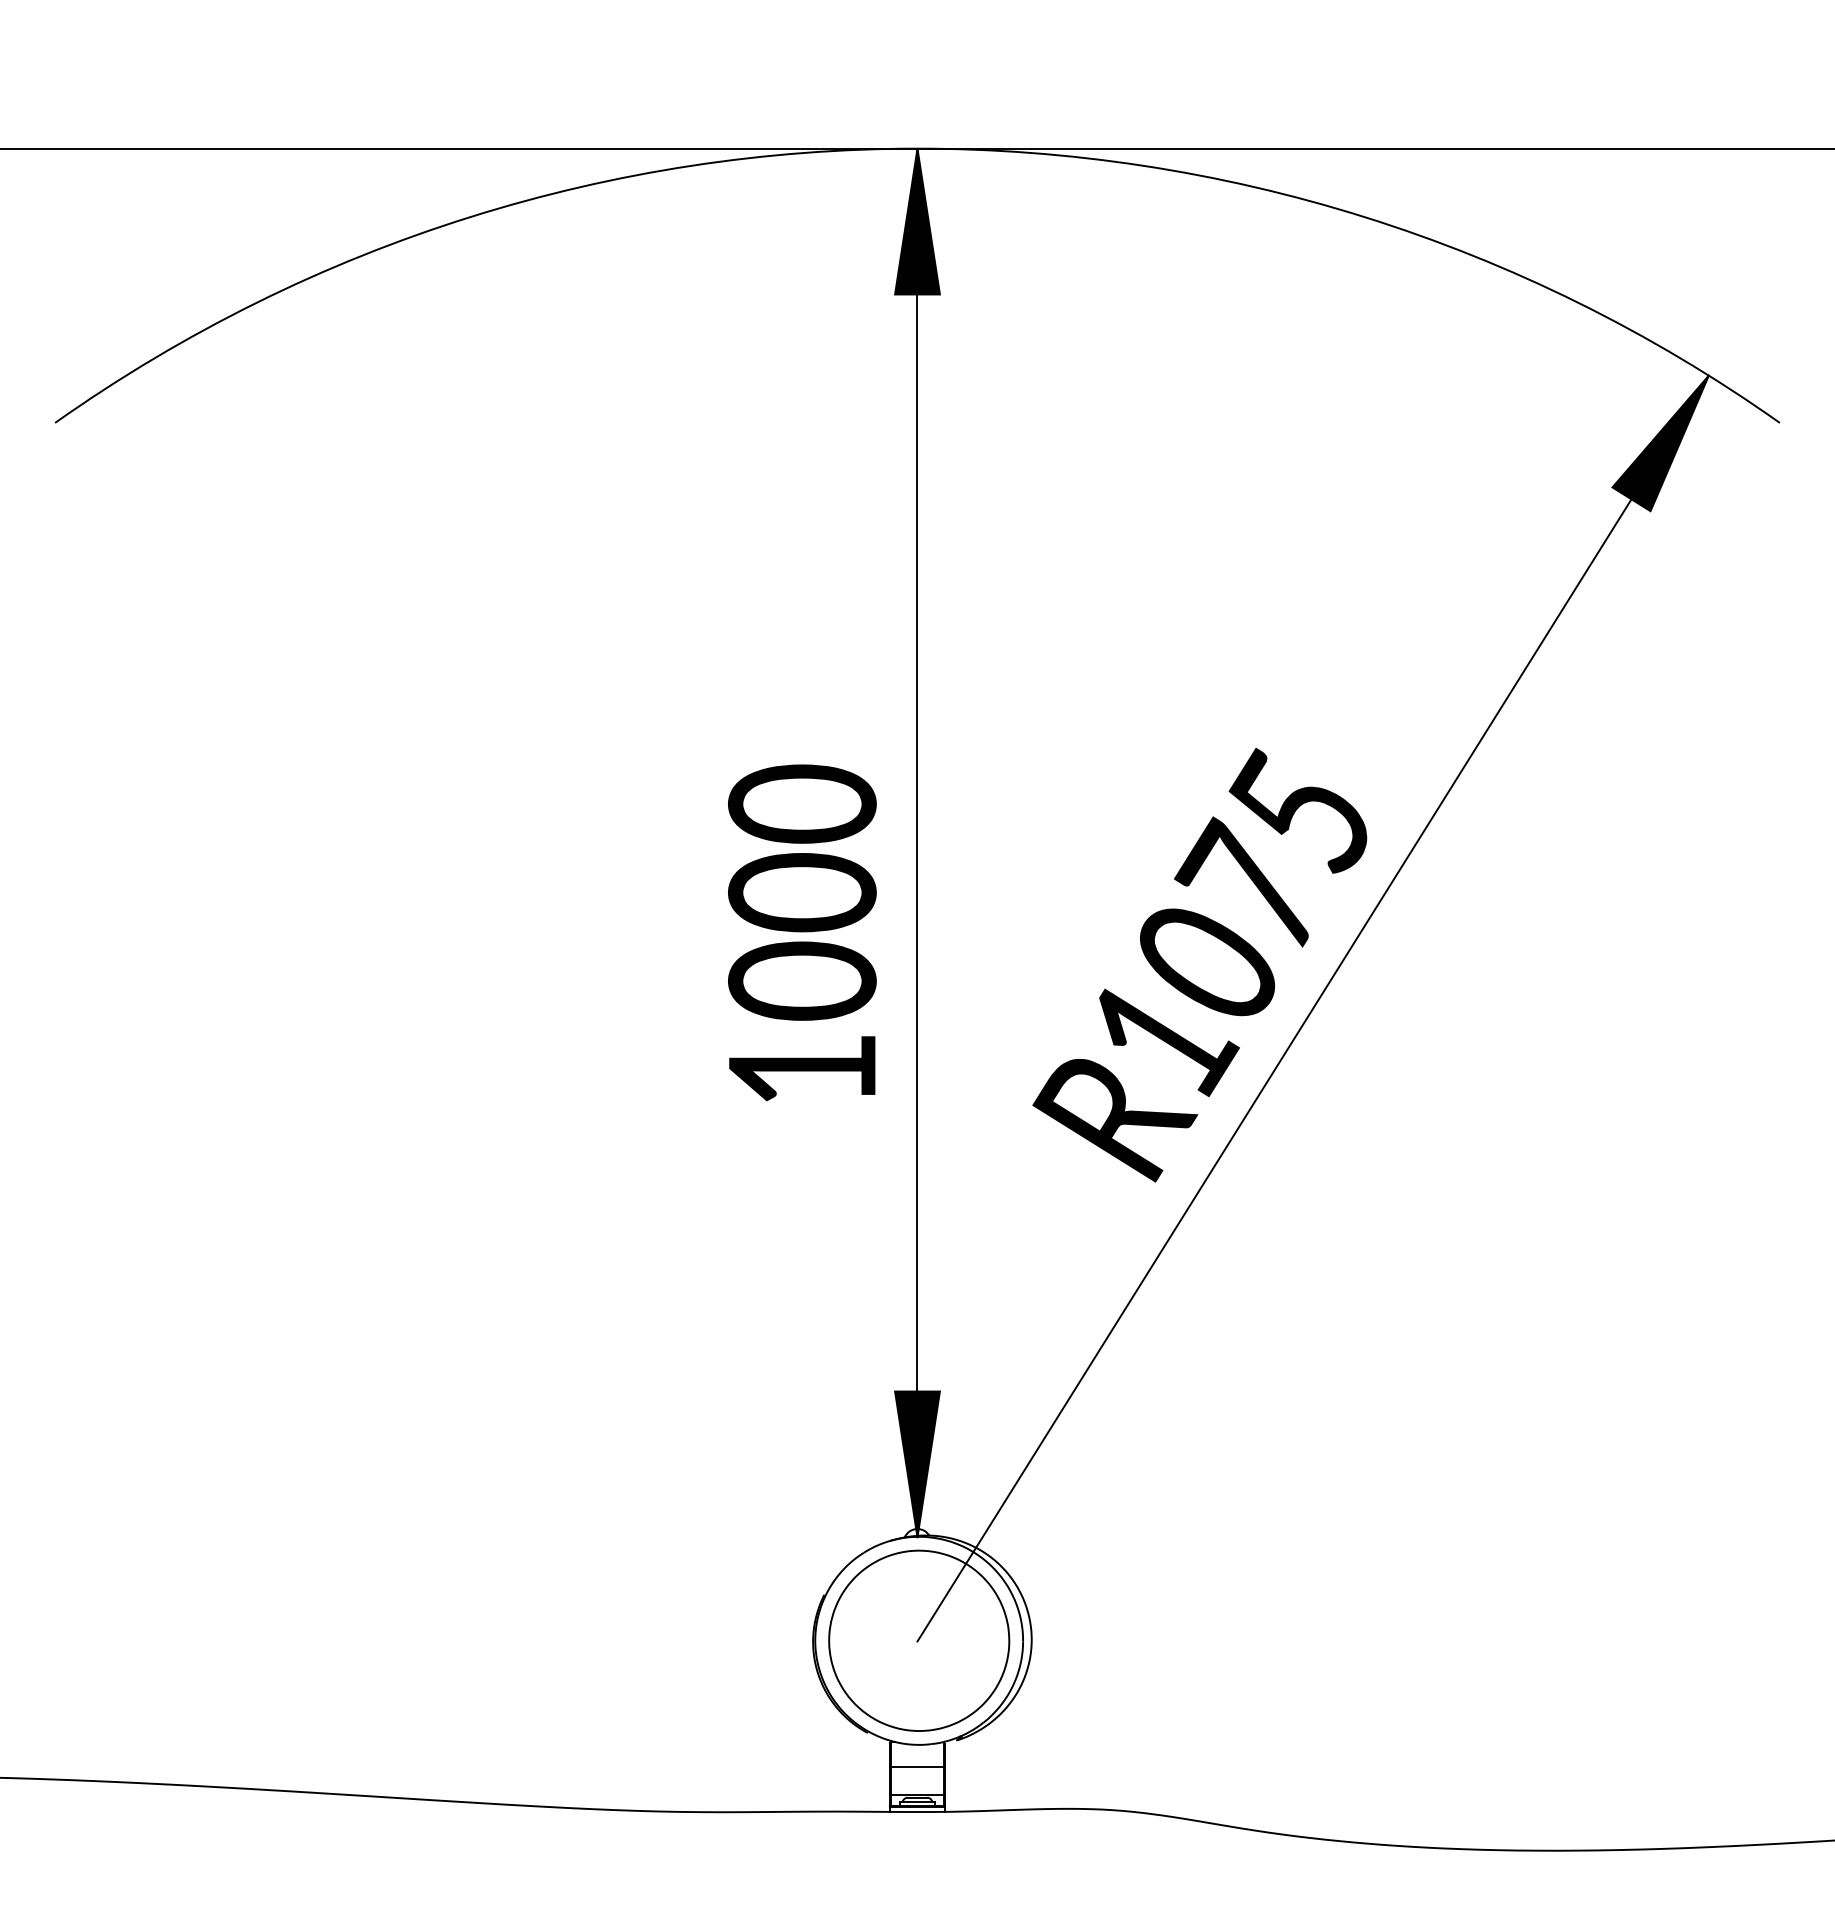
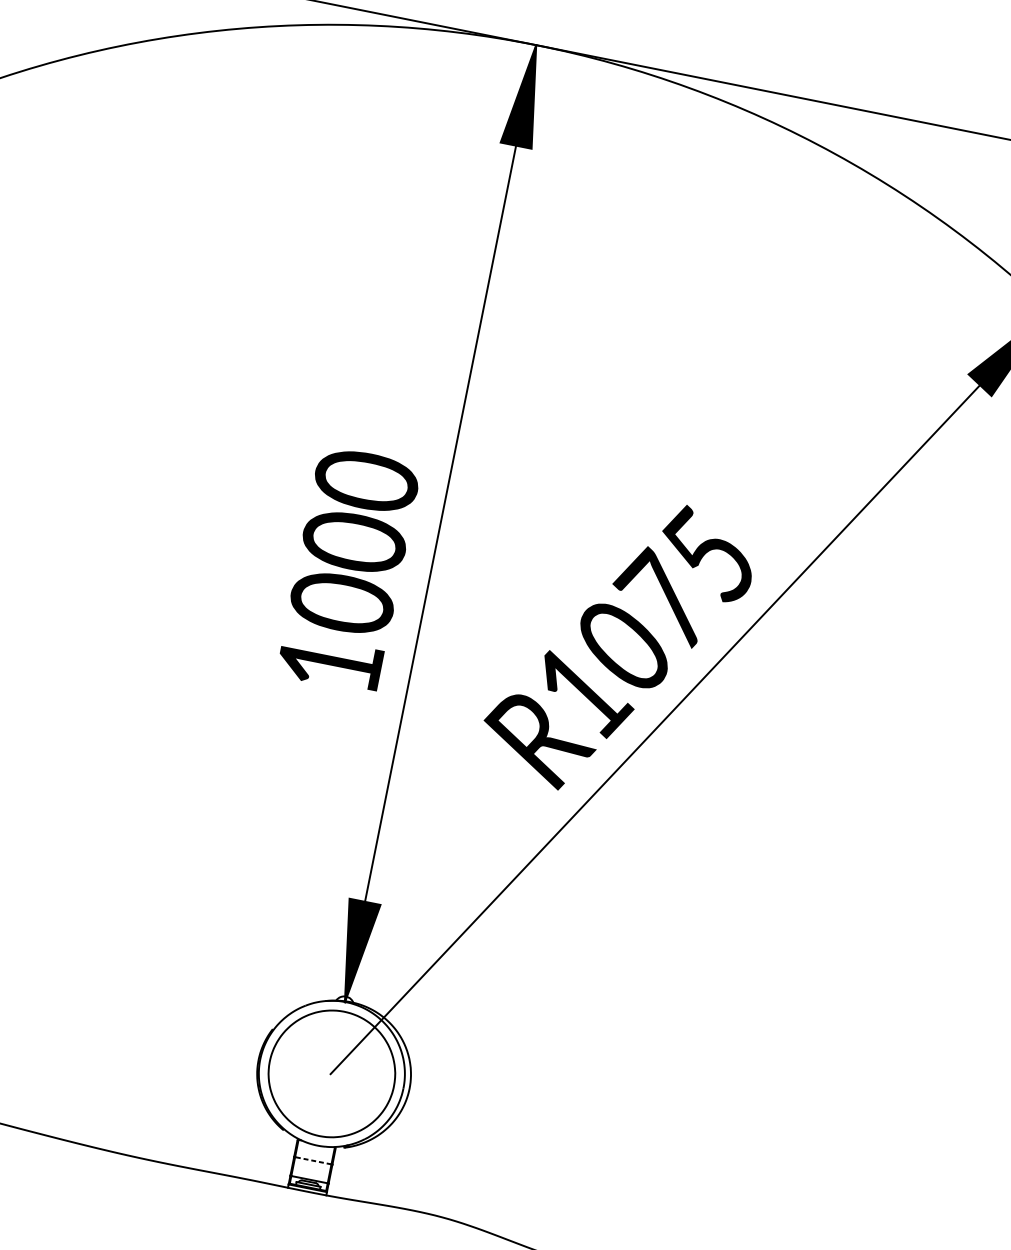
line: (917, 1767) -> (313, 1160), solid -> dashed

